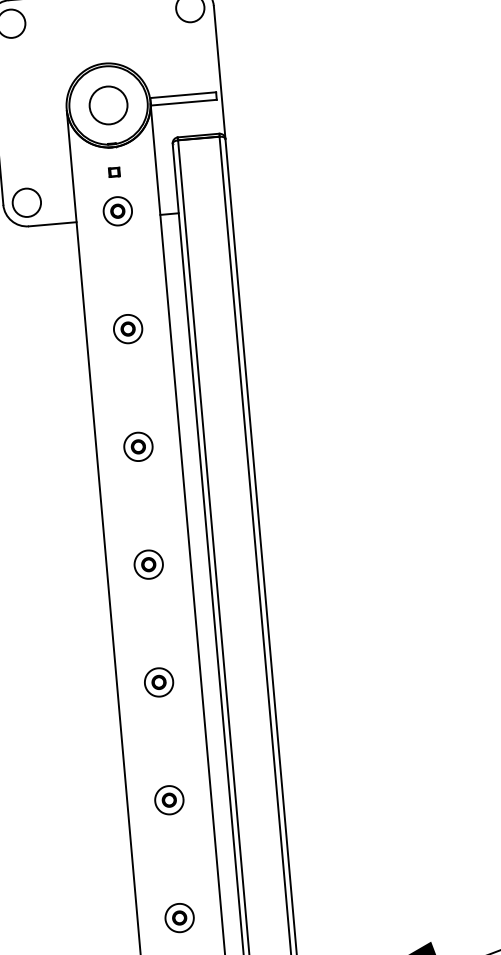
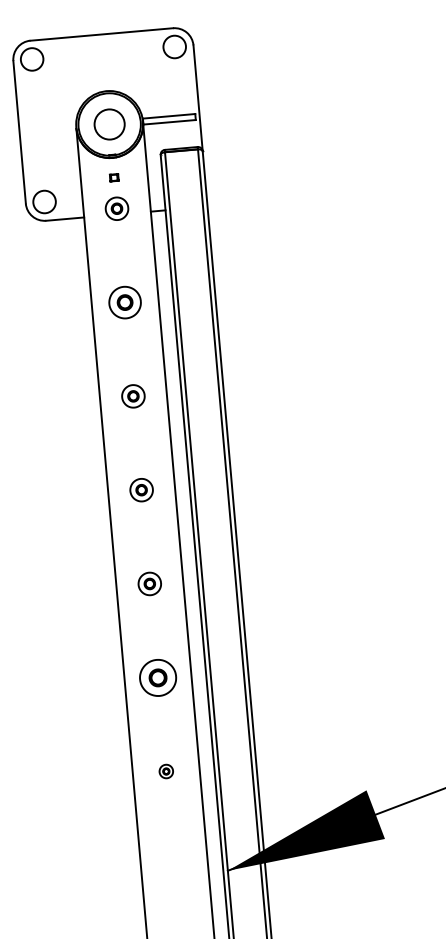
part: (128, 328) -> (125, 302), size x1.4
part: (168, 799) -> (157, 677), size x1.6
part: (179, 917) -> (166, 771), size x0.6

